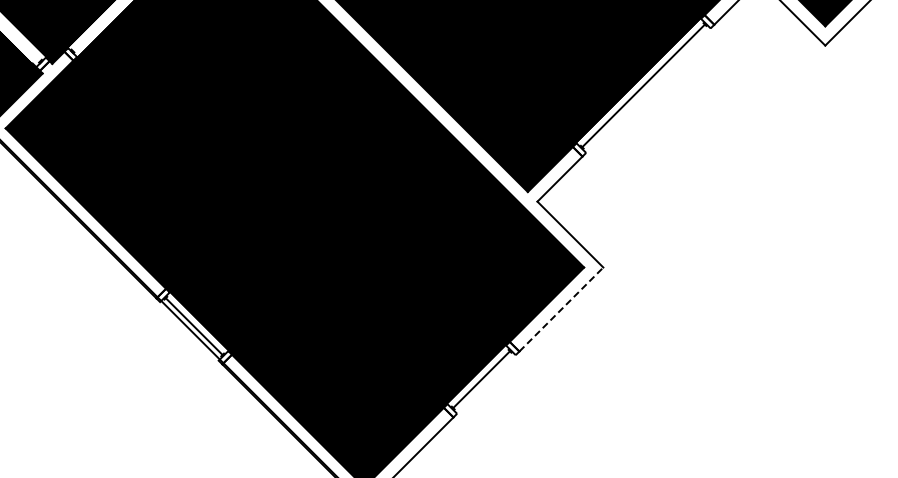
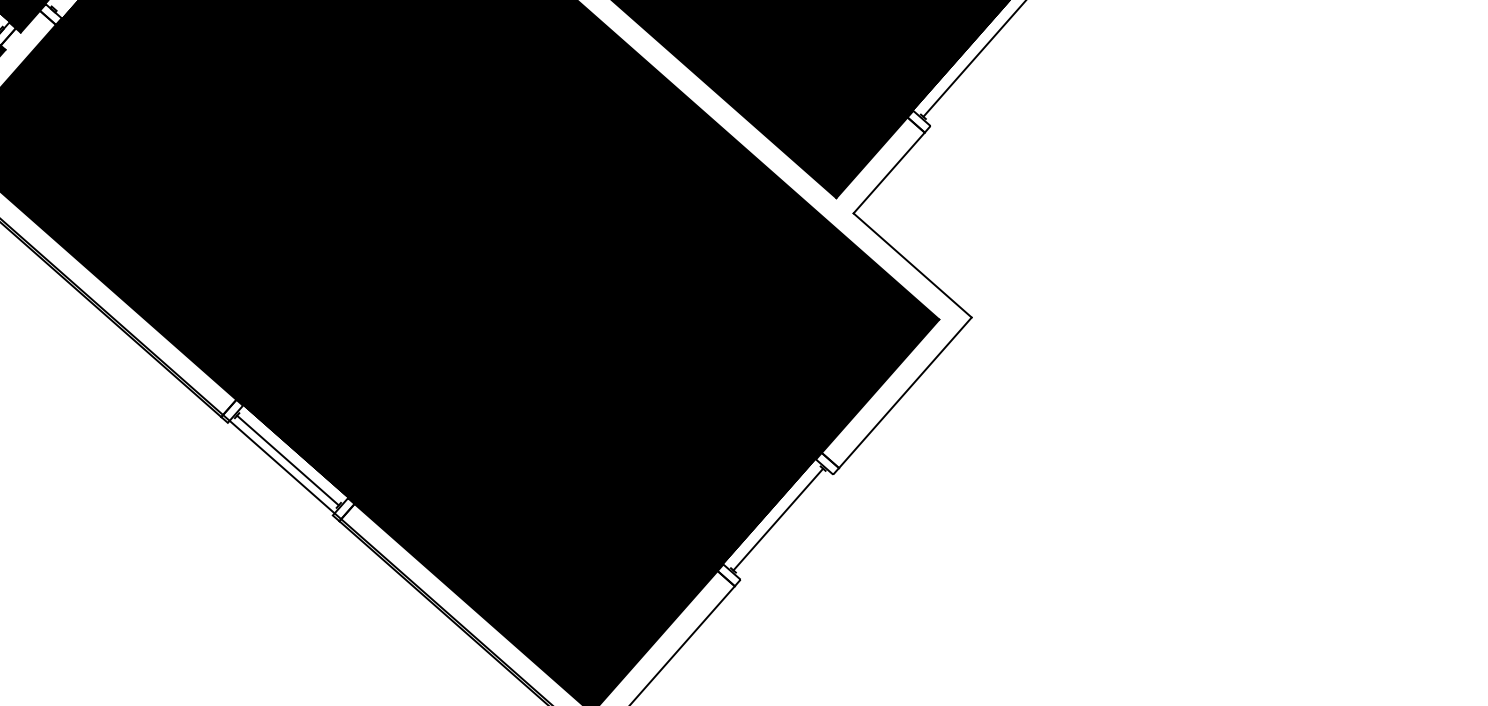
line: (561, 309) -> (905, 392), dashed -> solid

